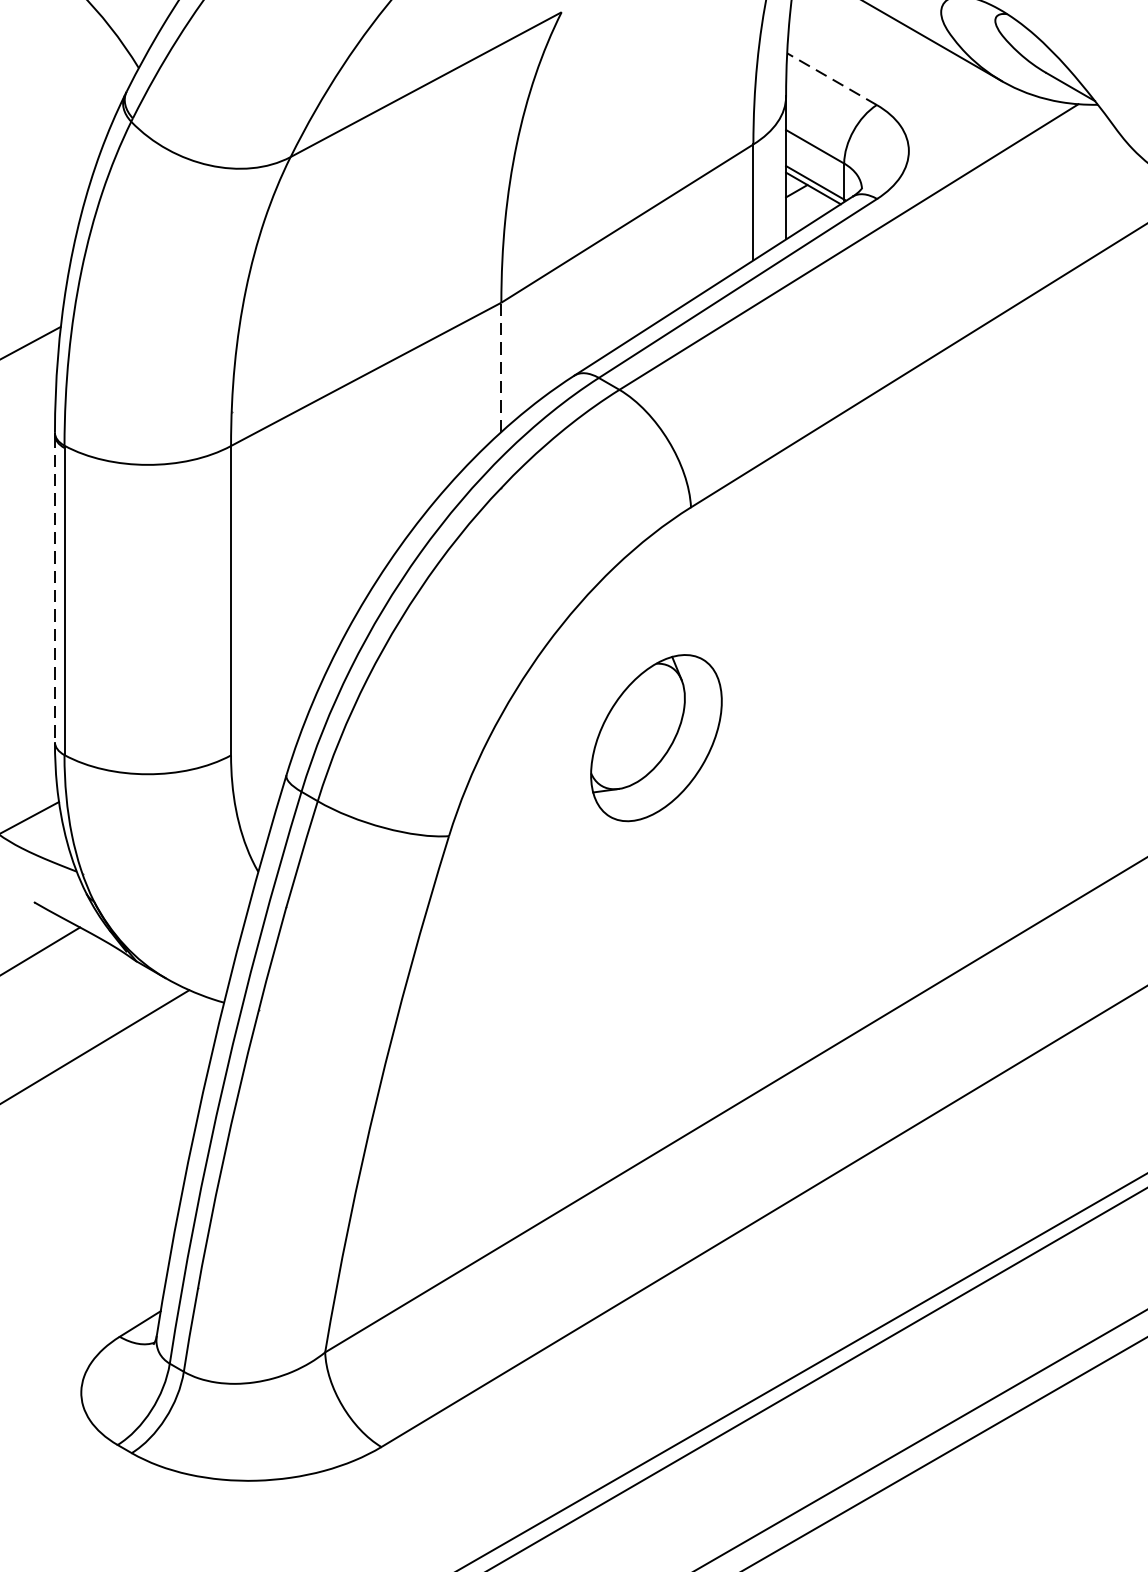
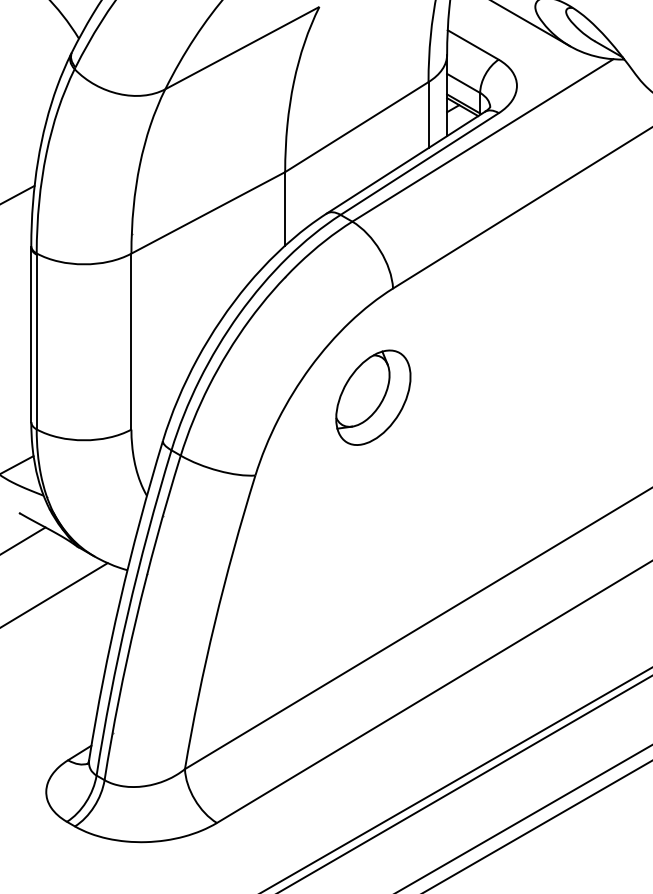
line: (830, 78) -> (472, 44), dashed -> solid
line: (501, 366) -> (285, 208), dashed -> solid
line: (55, 589) -> (31, 335), dashed -> solid
part: (656, 737) -> (373, 397), moved

